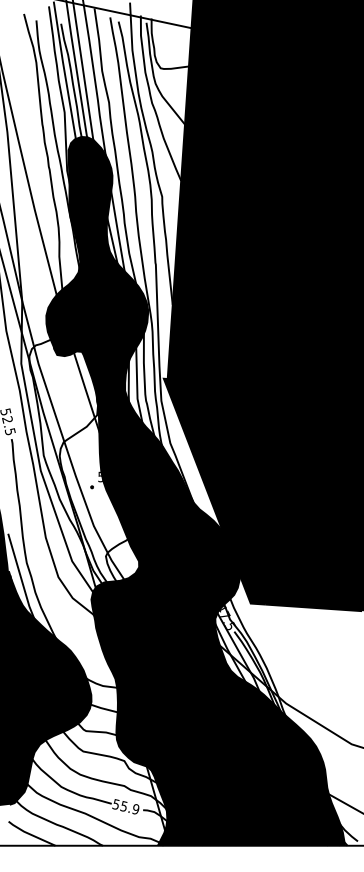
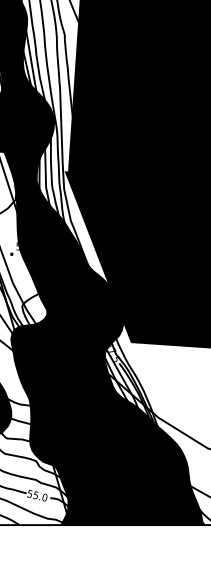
text: (135, 809) -> (44, 497), 55.9 -> 55.0

